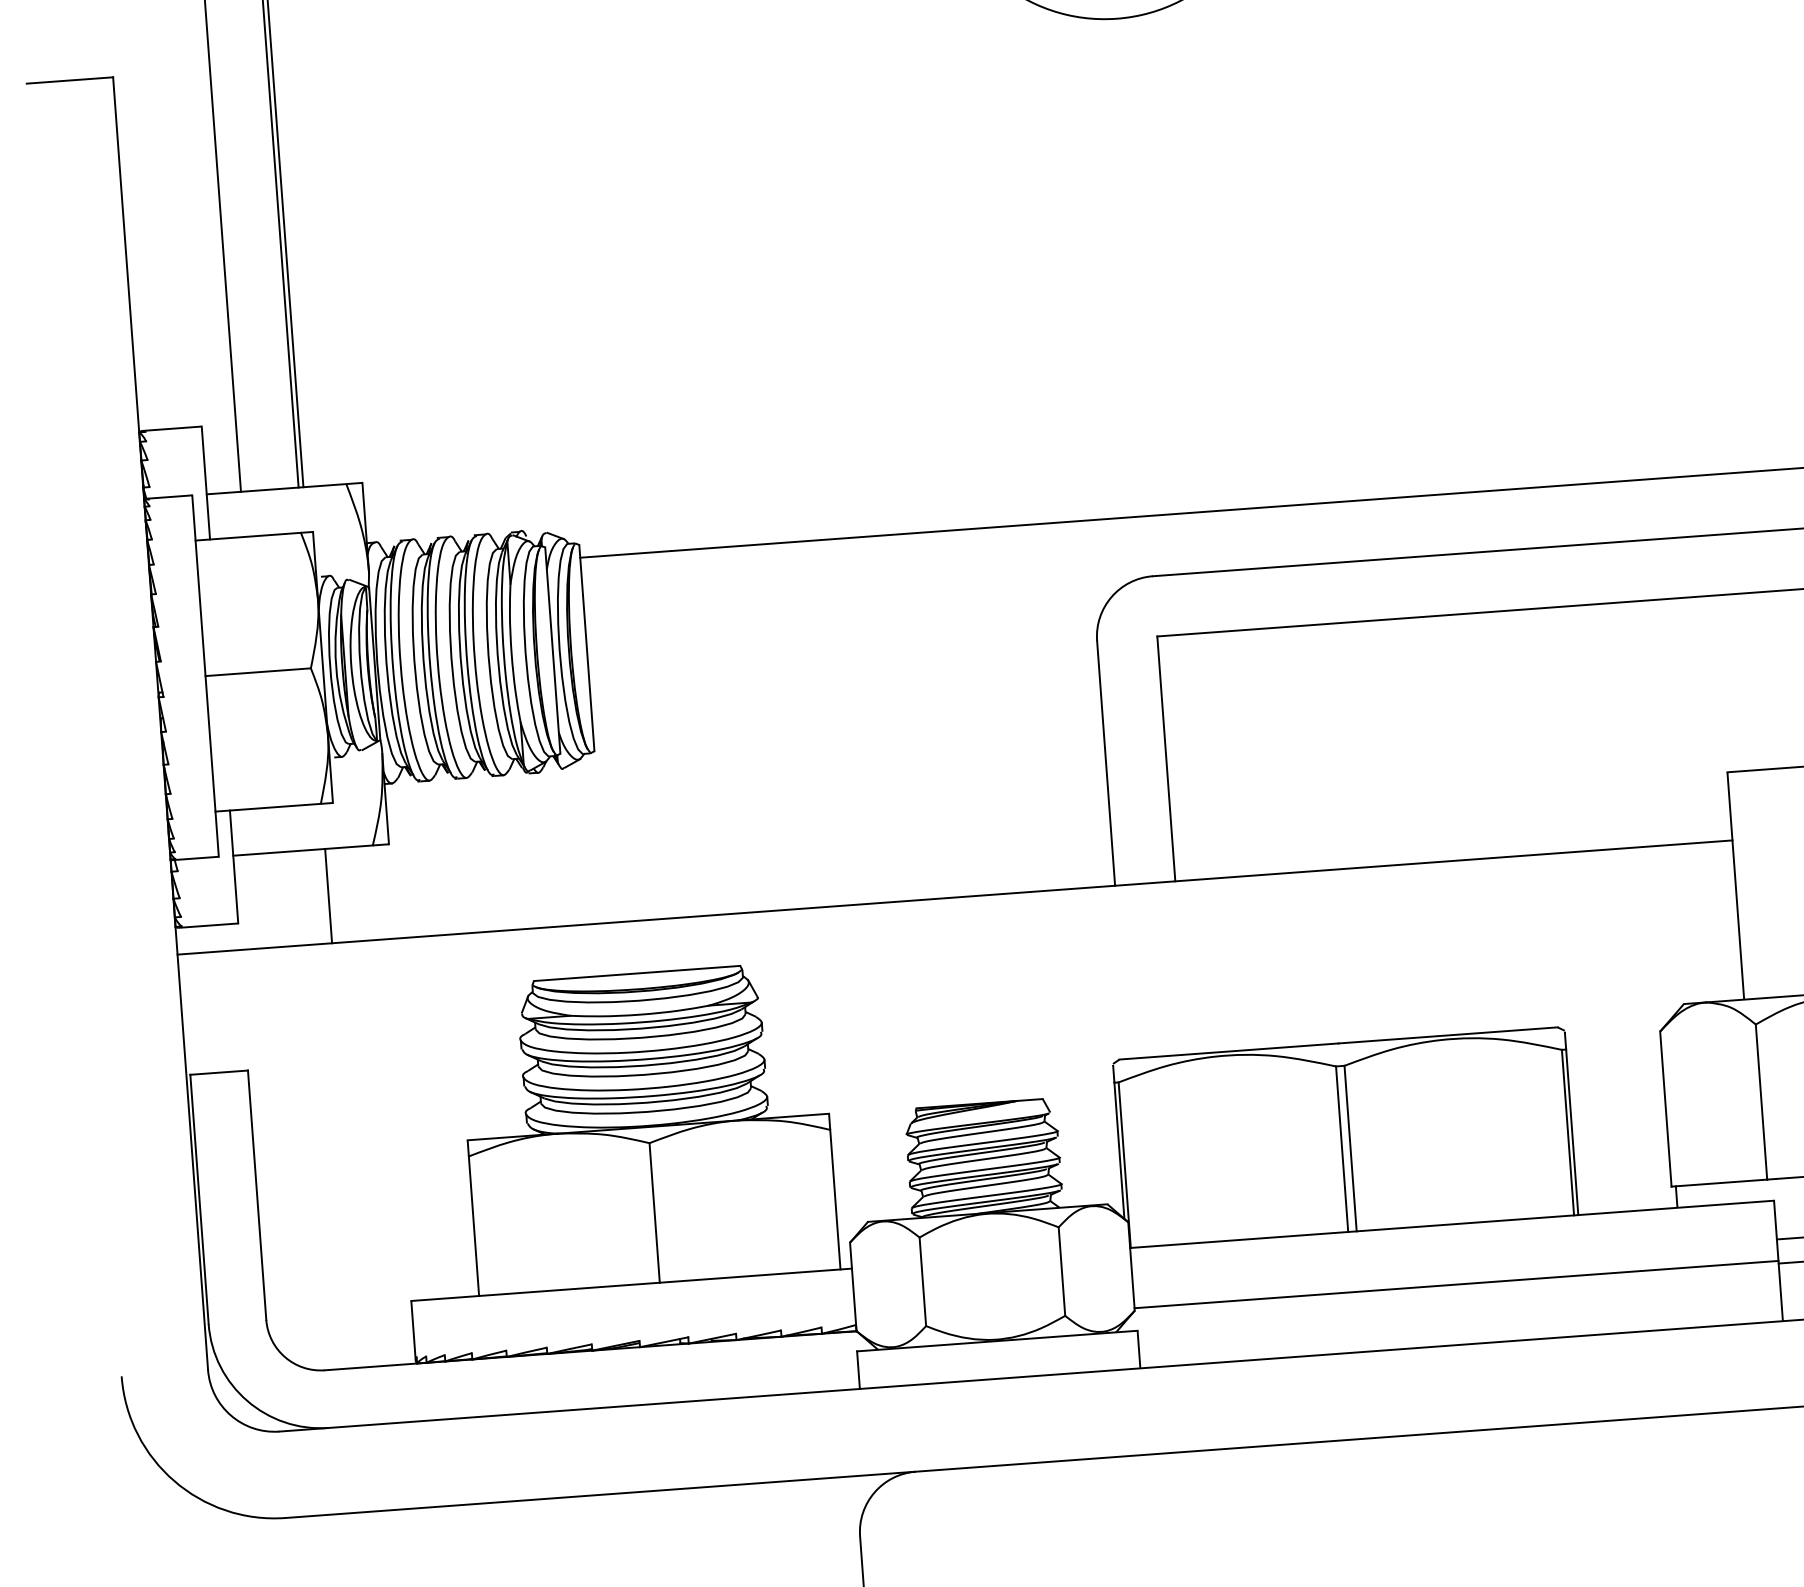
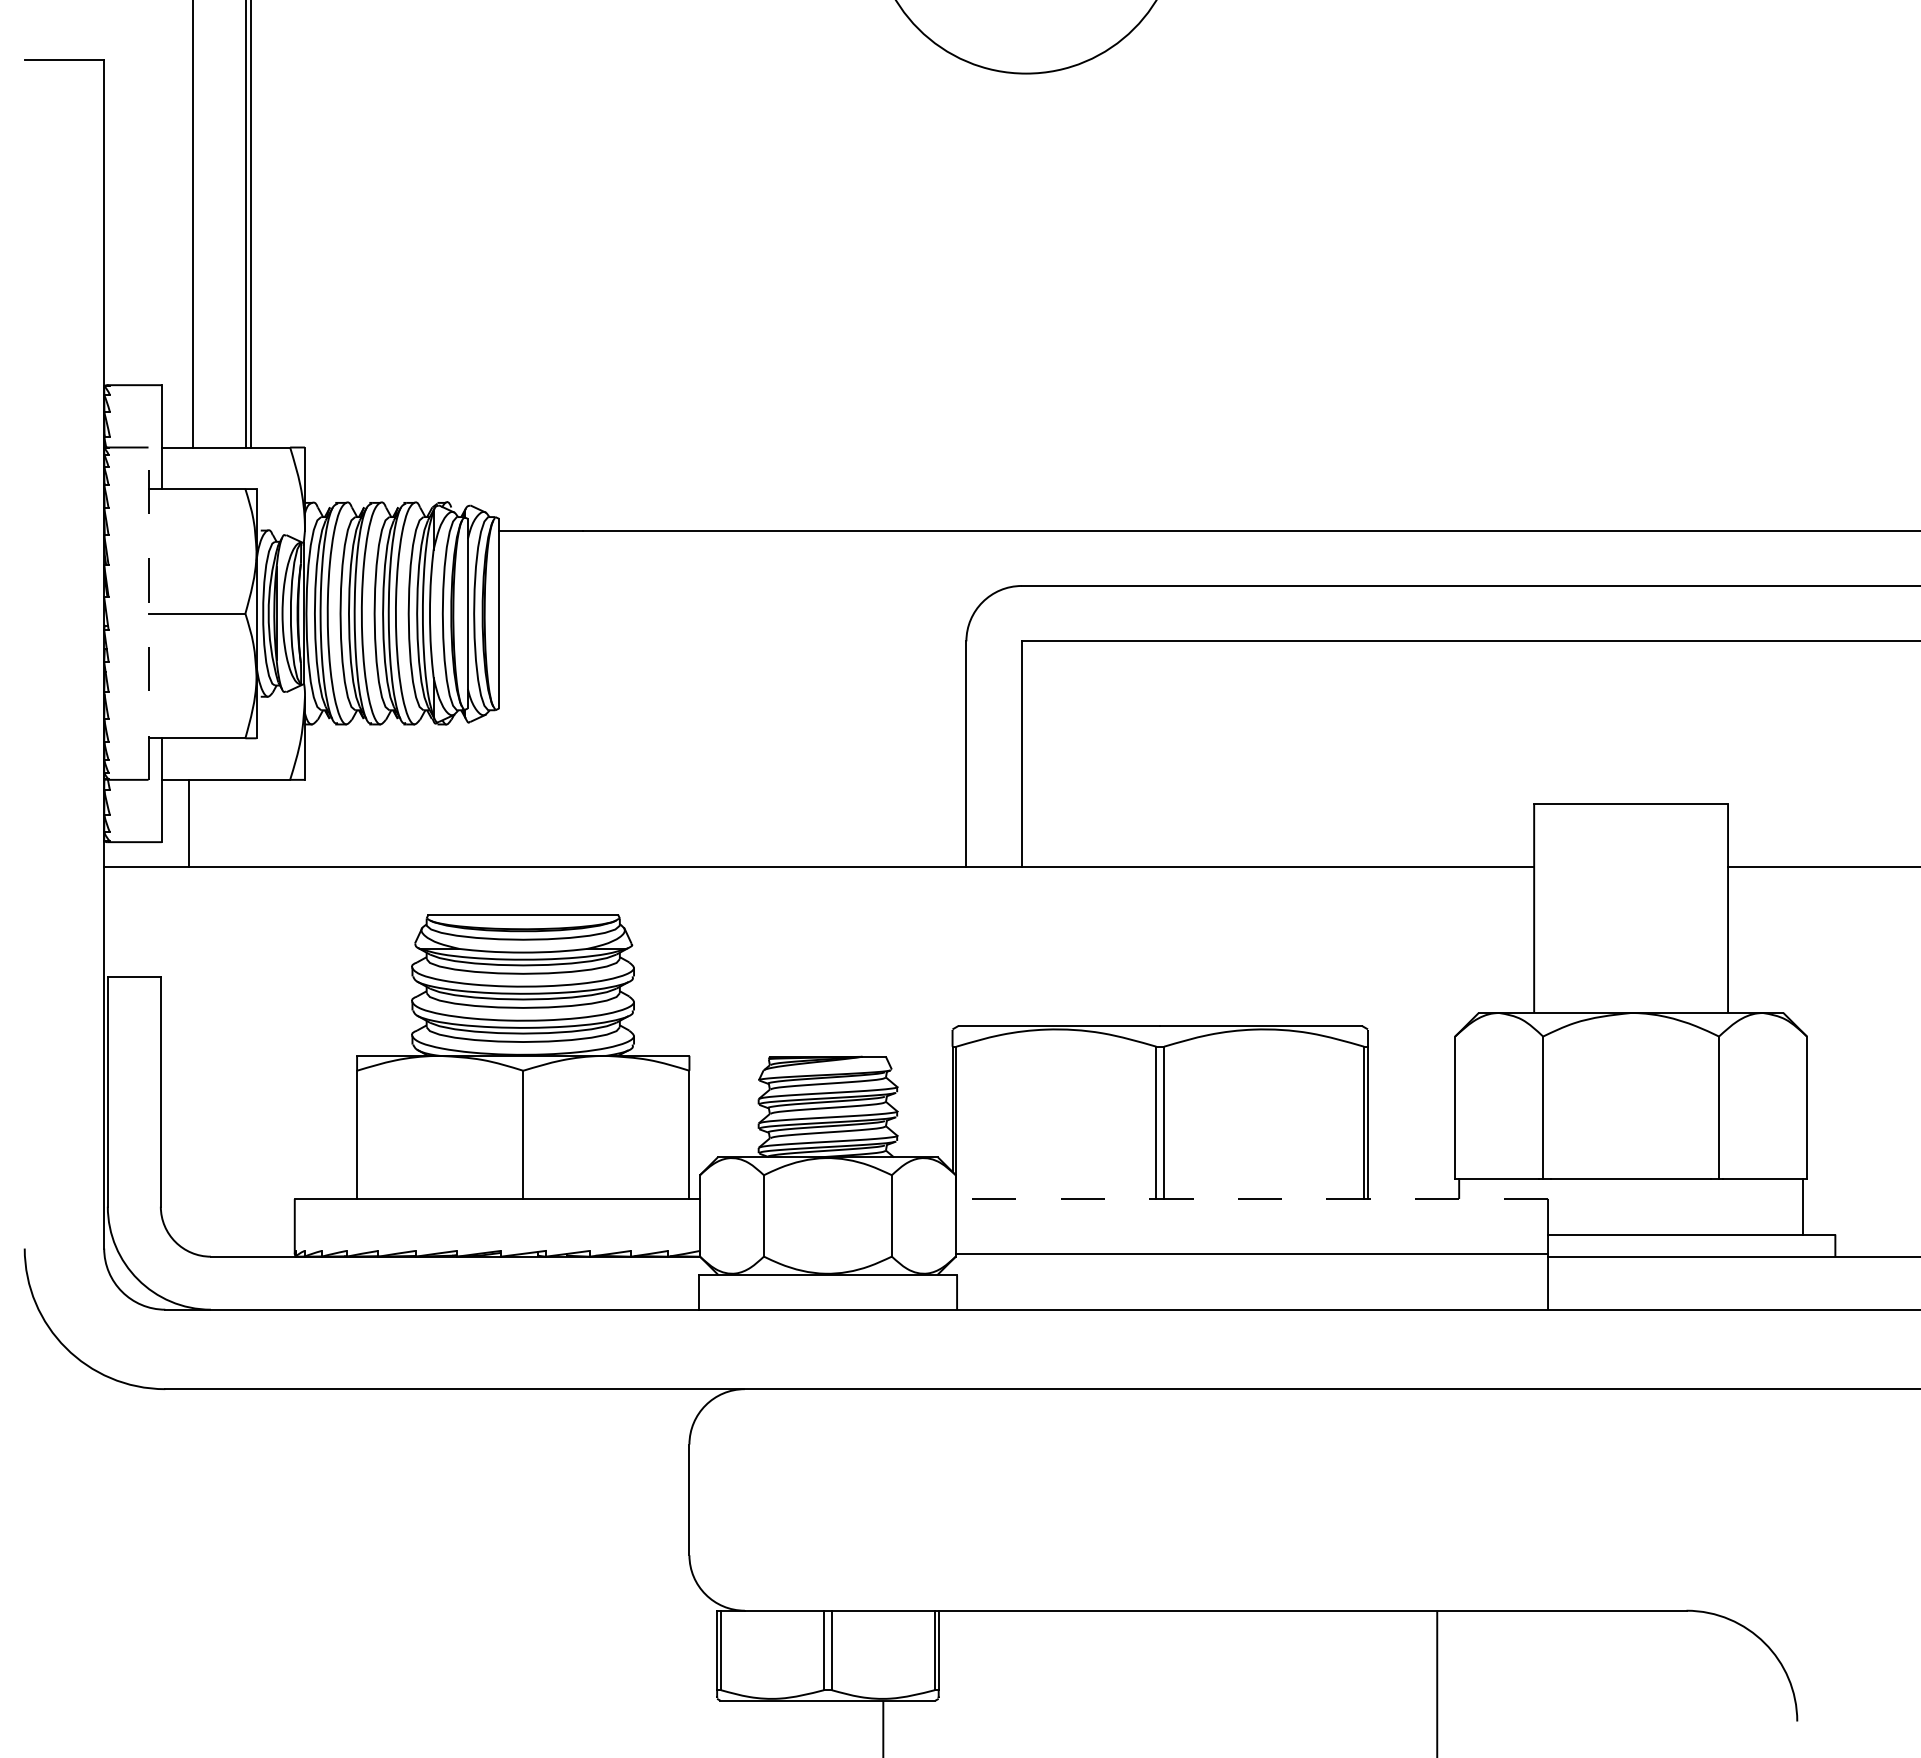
line: (205, 675) -> (148, 613), solid -> dashed
line: (328, 895) -> (189, 822), moved
line: (1451, 1223) -> (1251, 1198), solid -> dashed

